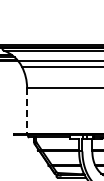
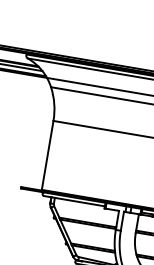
line: (27, 110) -> (48, 154), dashed -> solid

